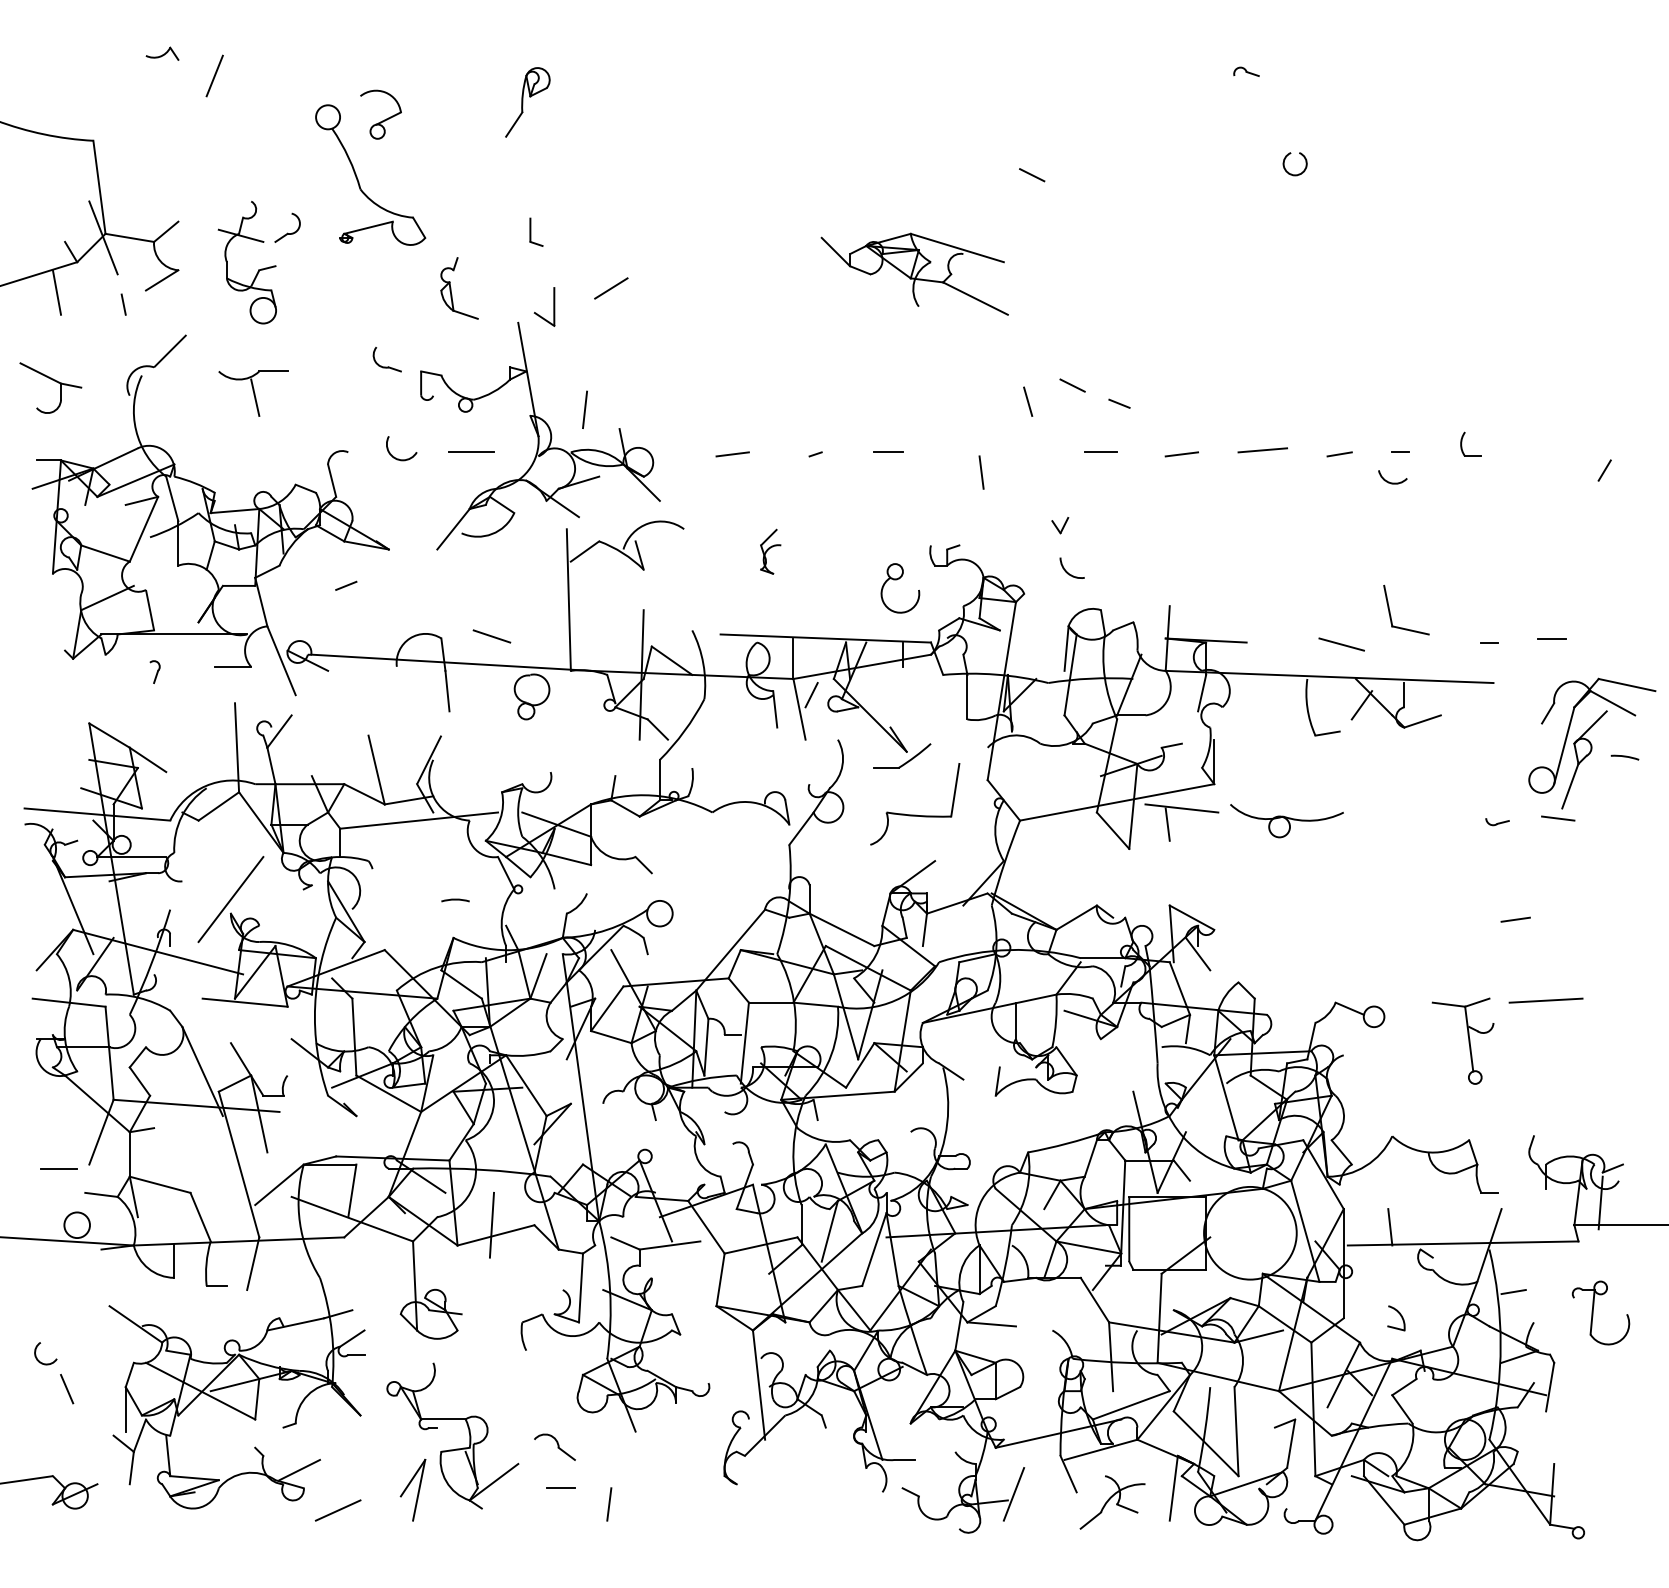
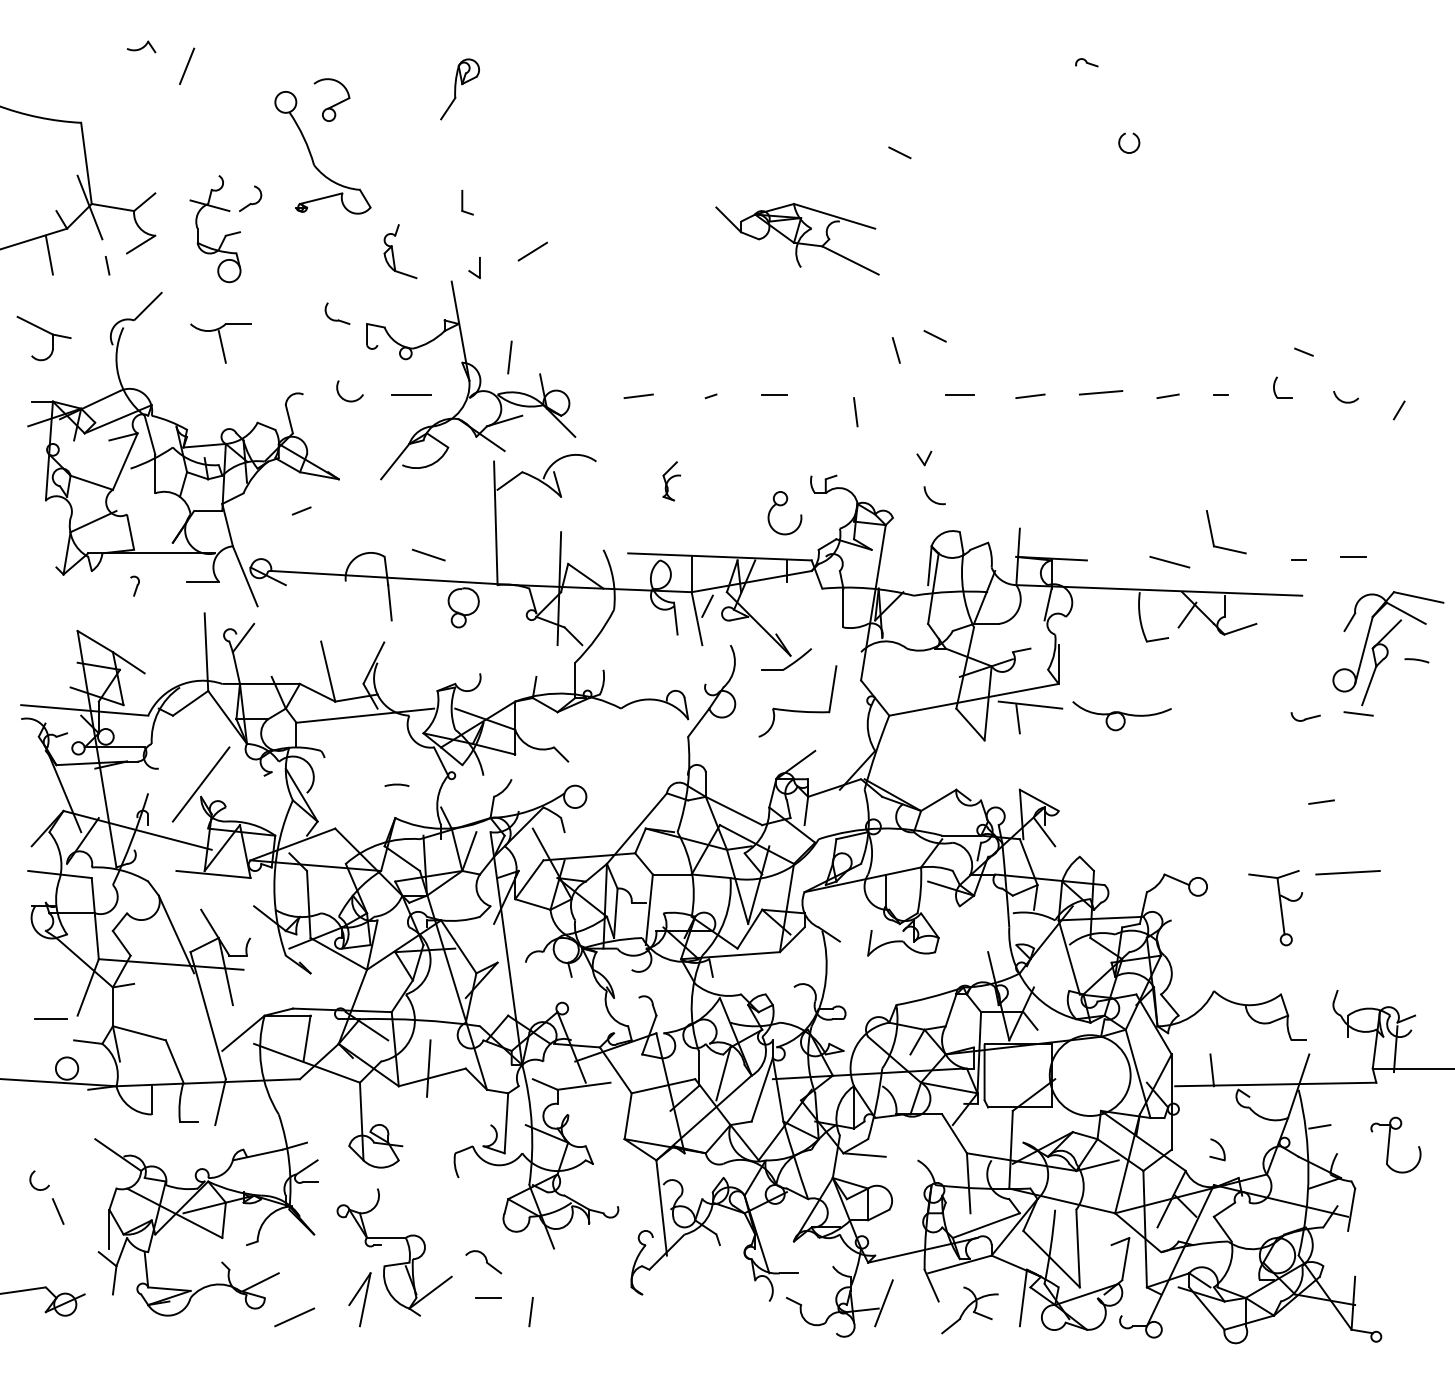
part: (544, 306) -> (474, 267), size x0.62
line: (1119, 403) -> (1303, 351), moved
arc: (1389, 481) -> (1343, 400), moved
part: (1497, 821) -> (1305, 716), size x1.43

